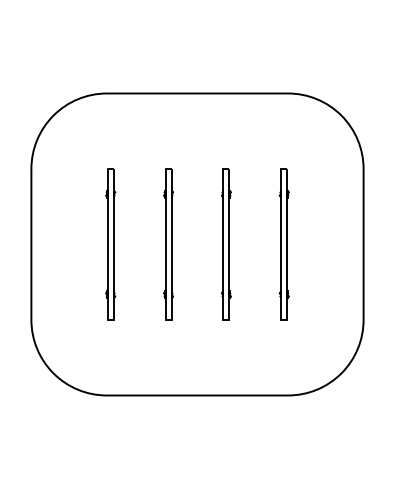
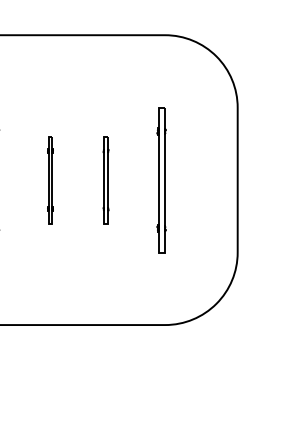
part: (168, 244) -> (50, 180), size x0.6
part: (226, 244) -> (106, 180), size x0.6

